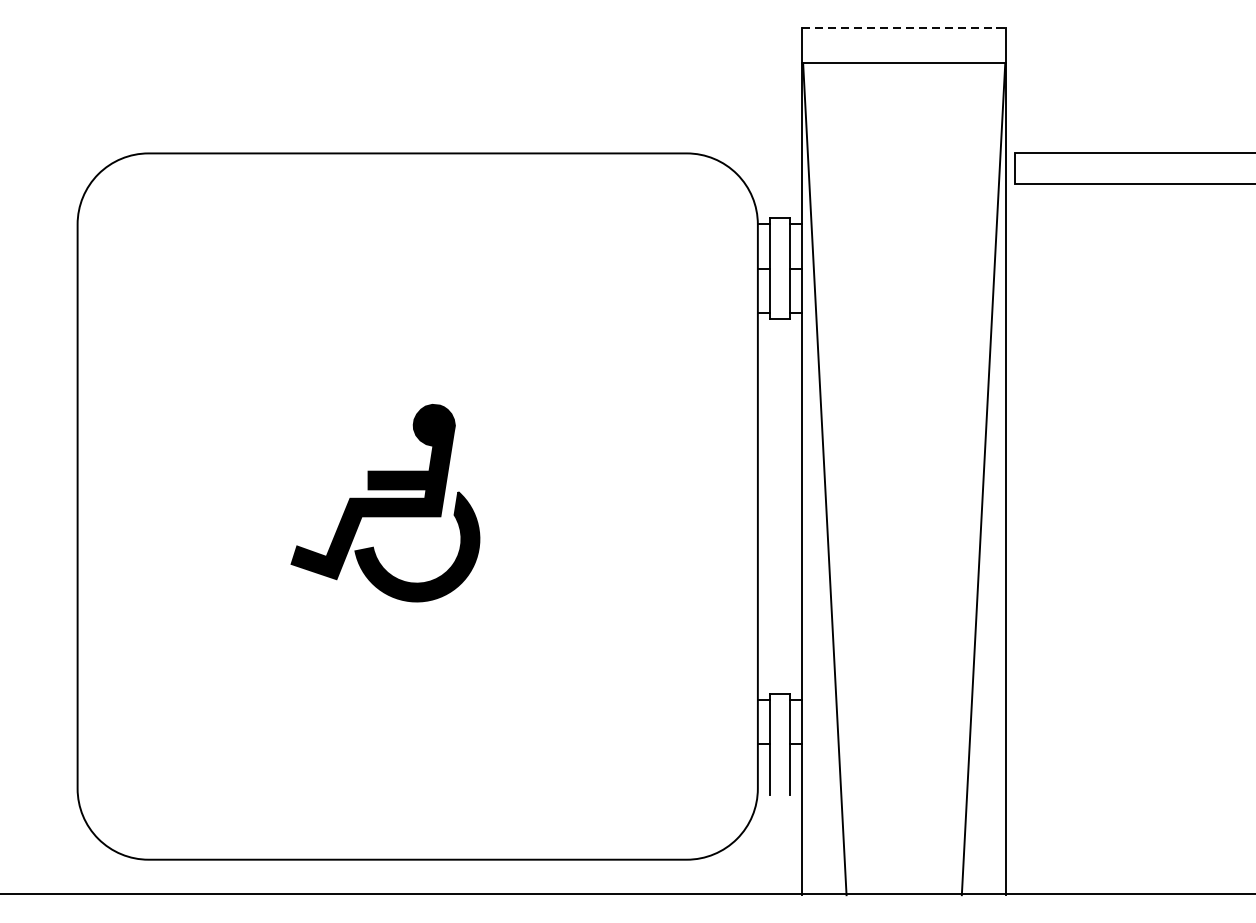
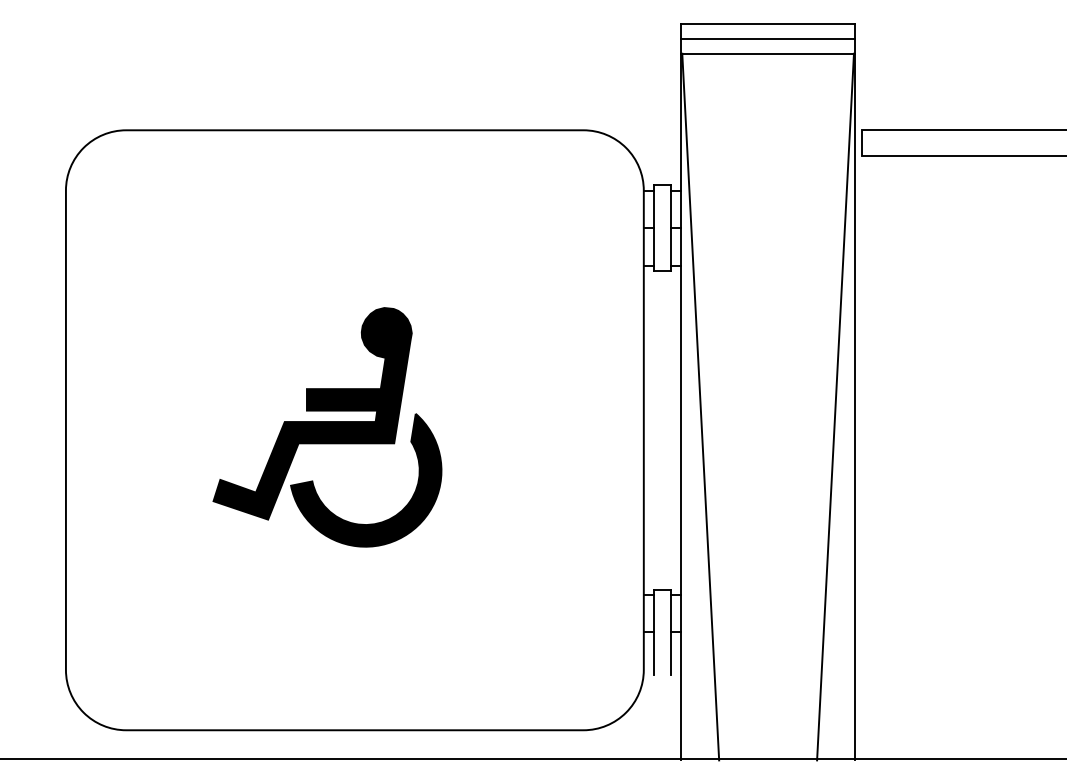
line: (904, 27) -> (768, 23), dashed -> solid
line: (903, 45) -> (767, 38), added
part: (385, 503) -> (327, 427), size x1.43

